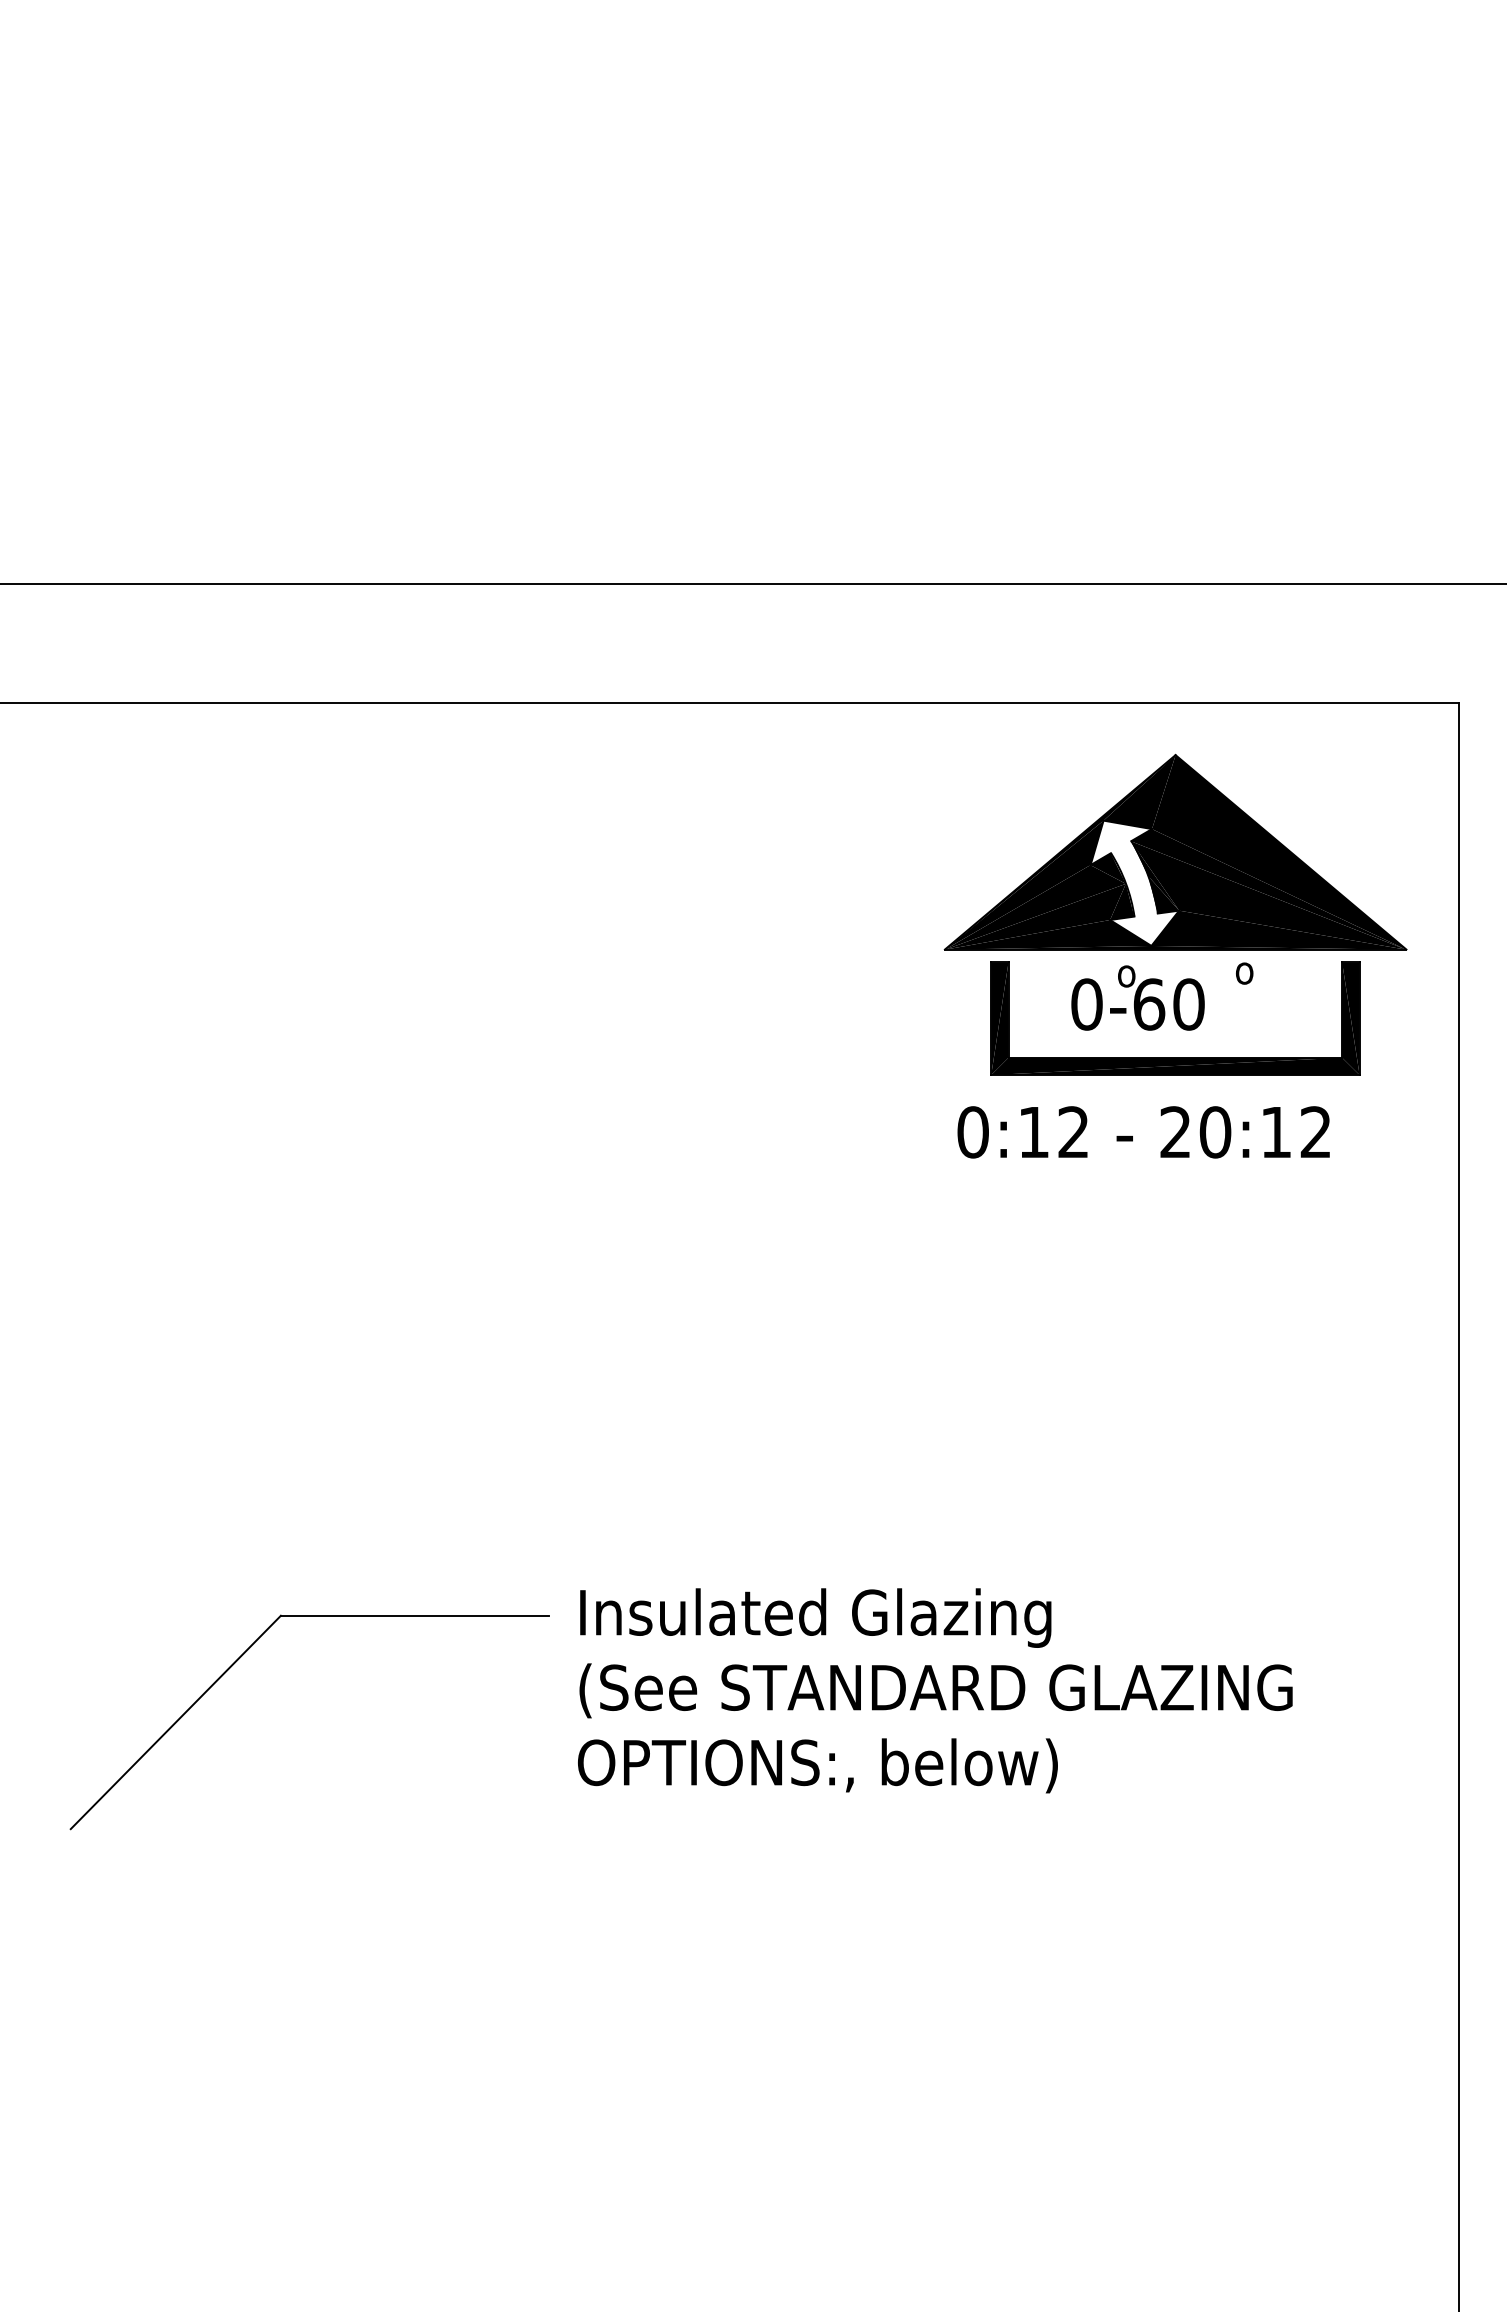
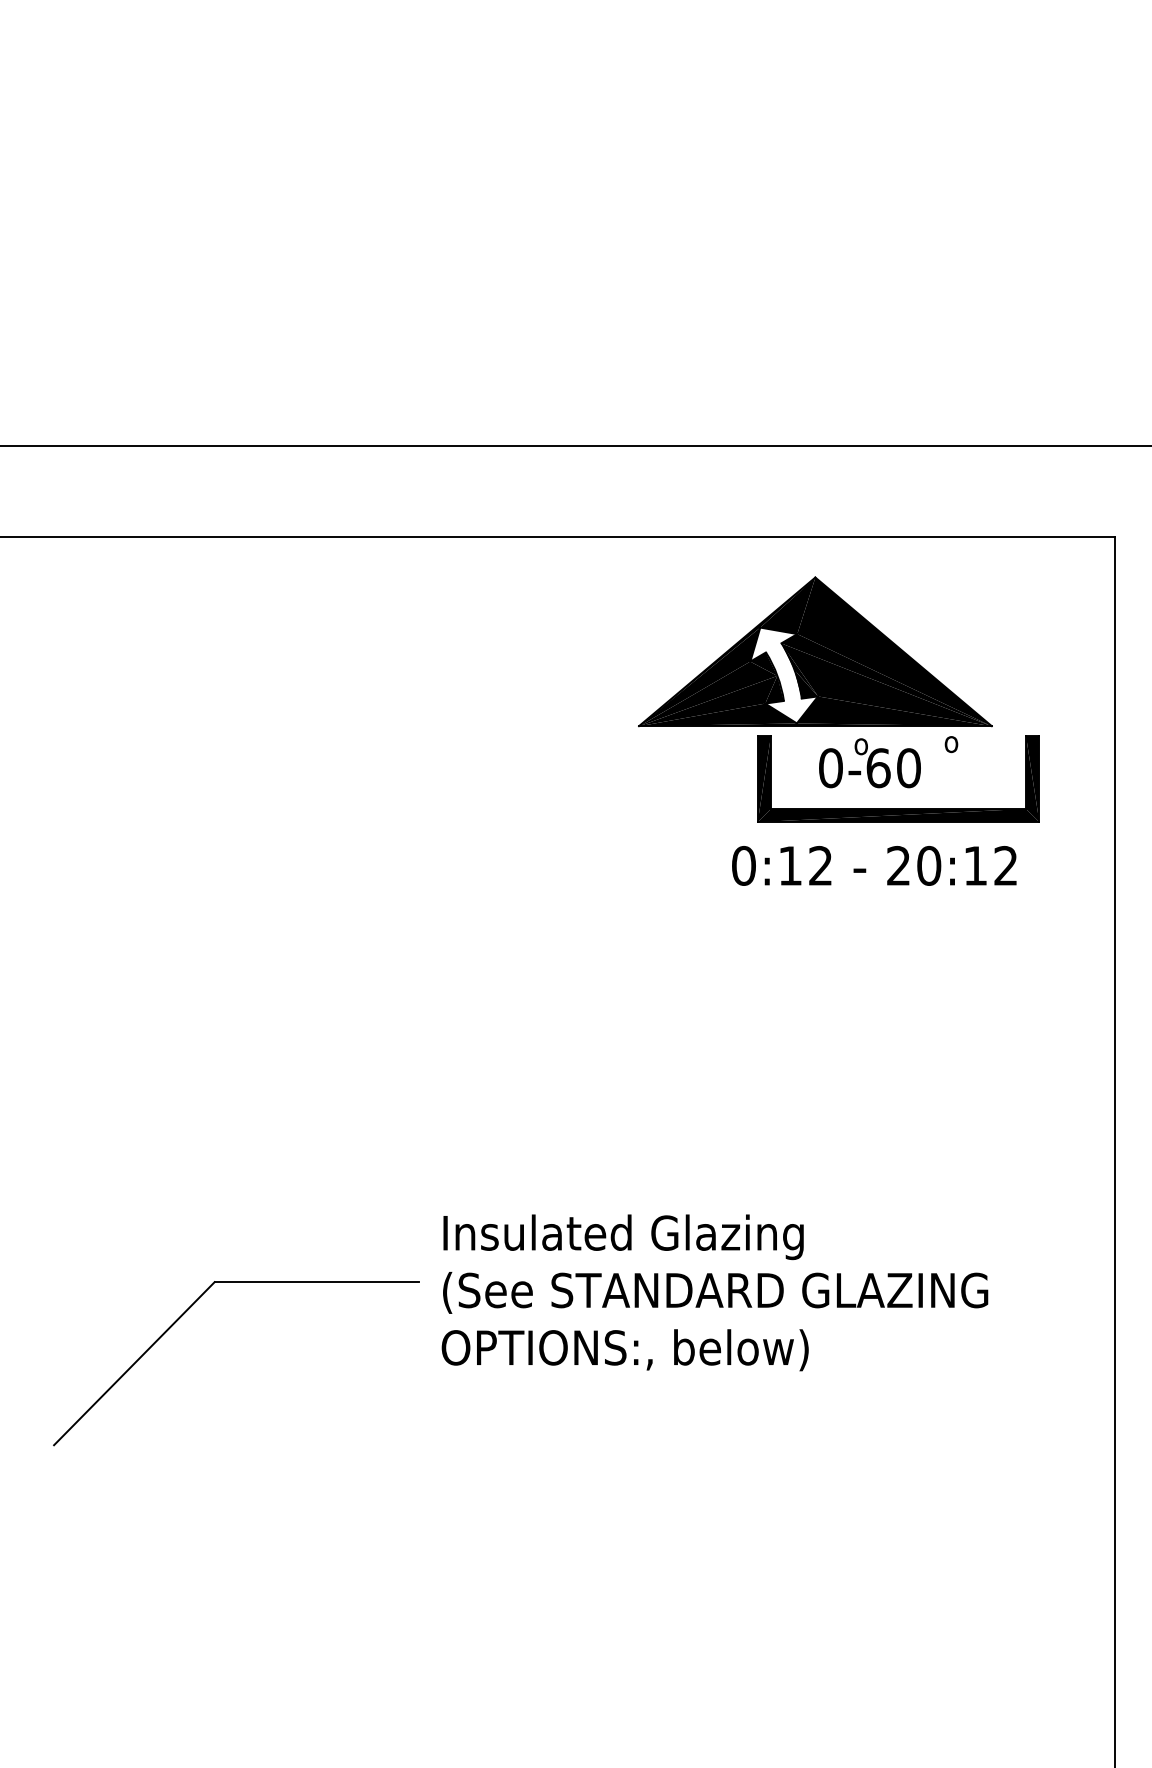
part: (1175, 851) -> (815, 651), moved
part: (243, 1655) -> (186, 1312), moved

